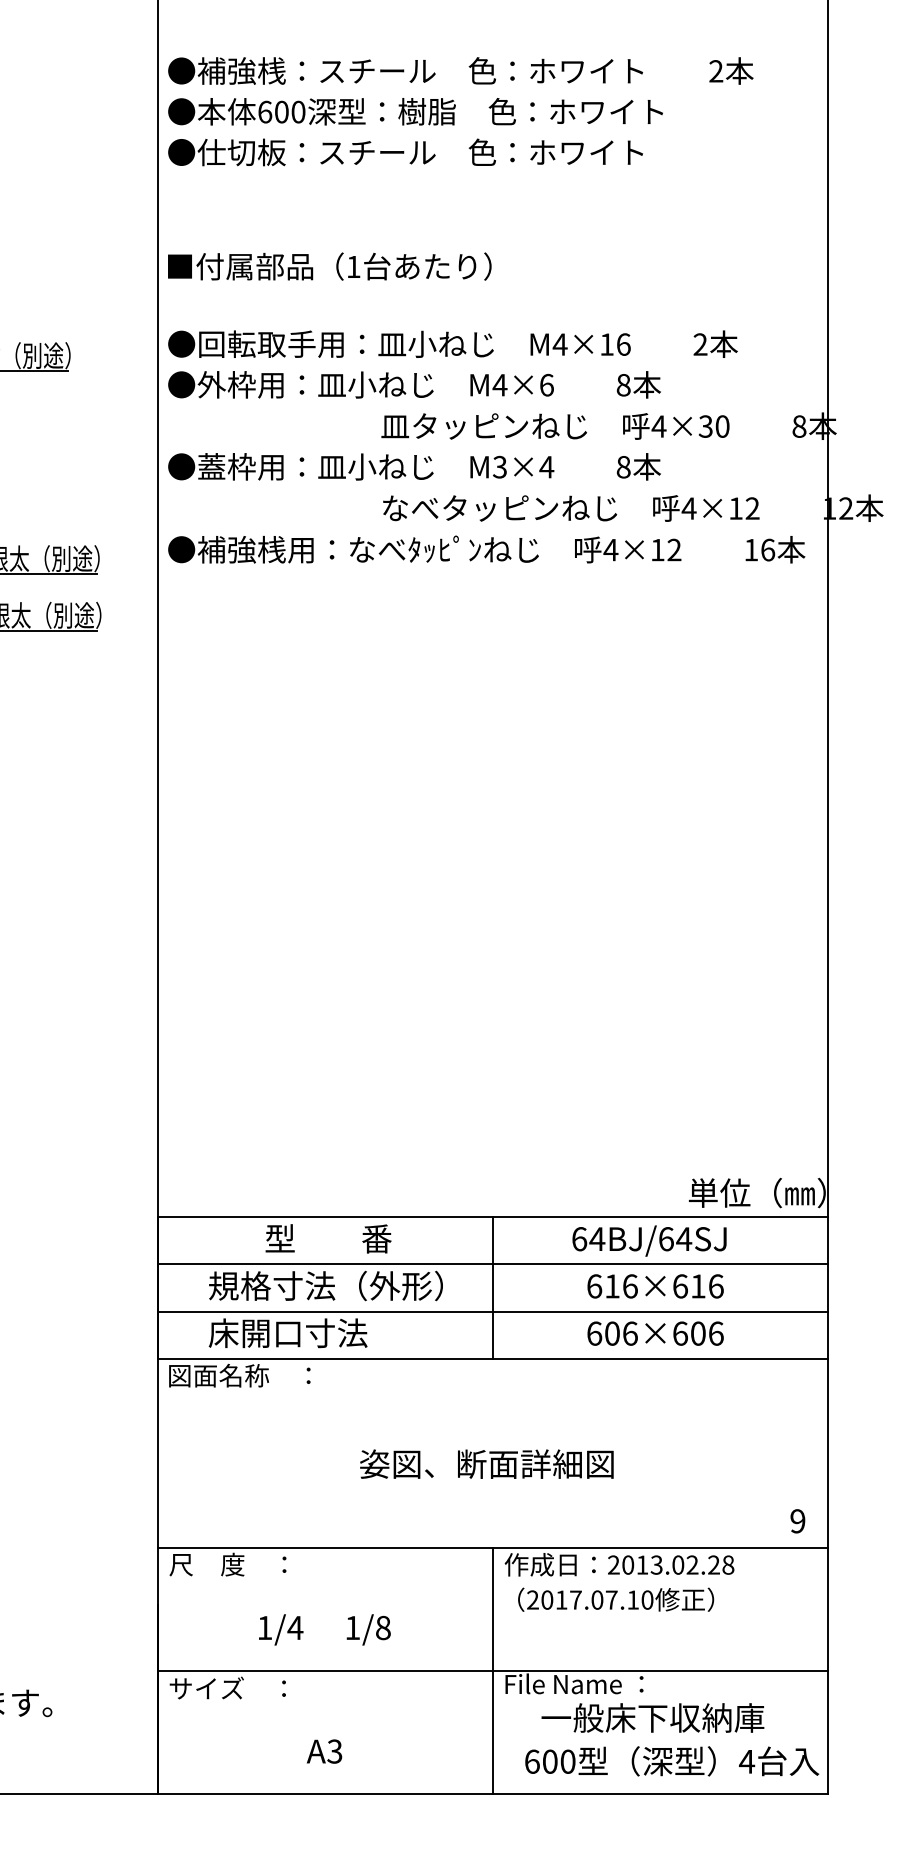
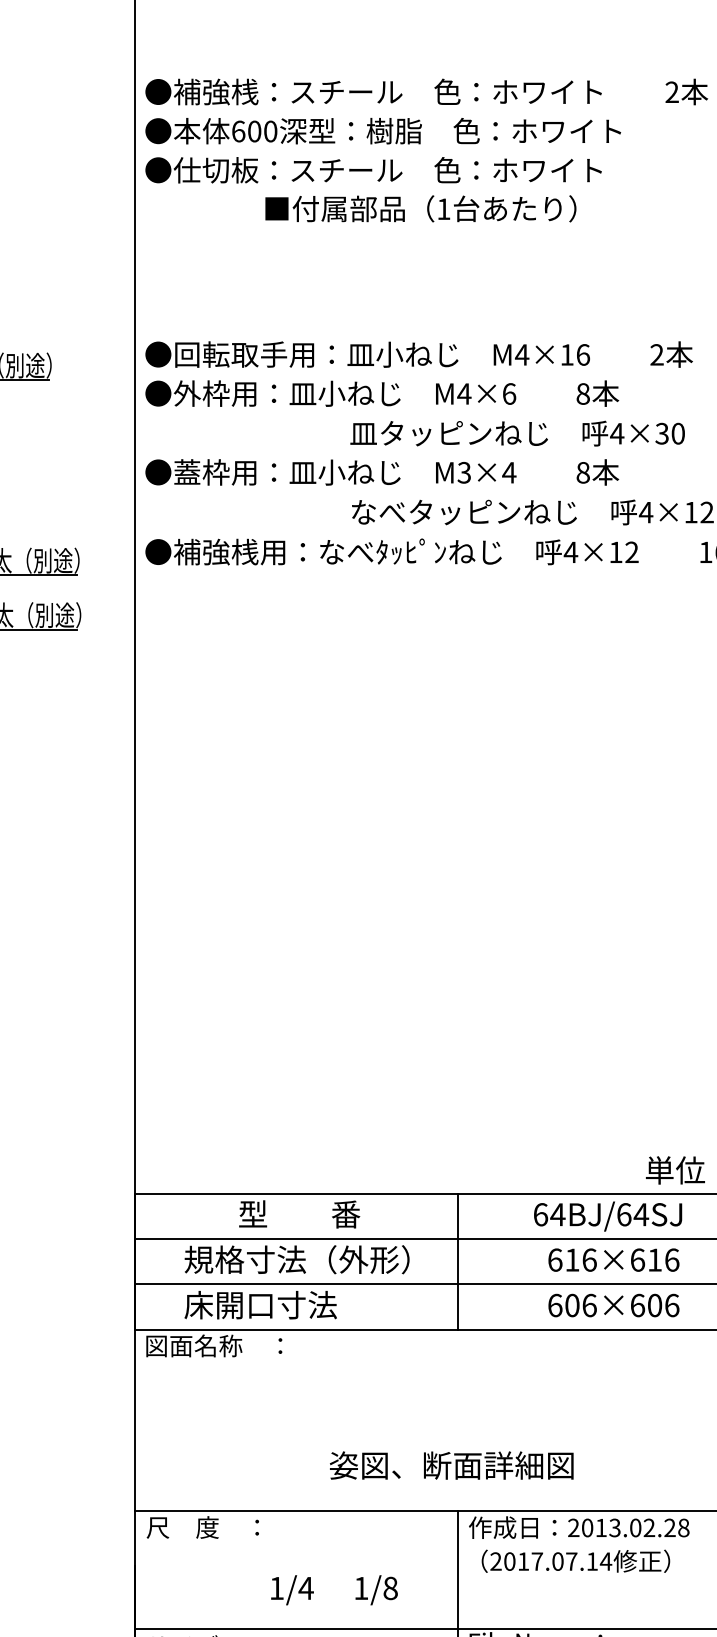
text: (329, 266) -> (420, 208), moved
text: (486, 1463) -> (451, 1464), moved
text: (647, 1599) -> (606, 1561), 2017.07.10 -> 2017.07.14
text: (324, 1629) -> (334, 1589), moved

